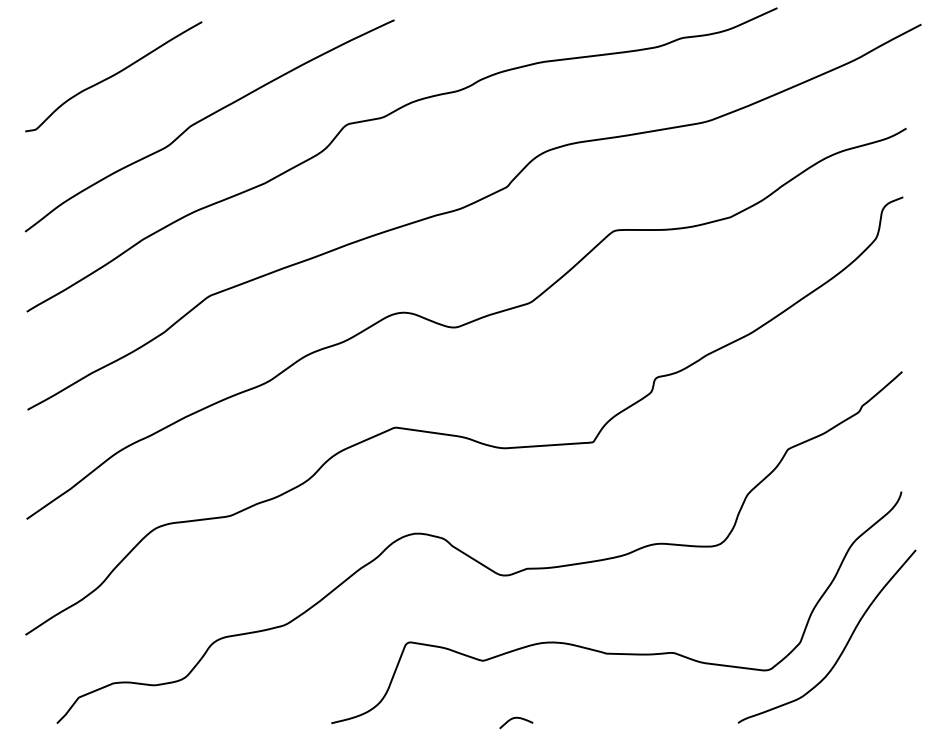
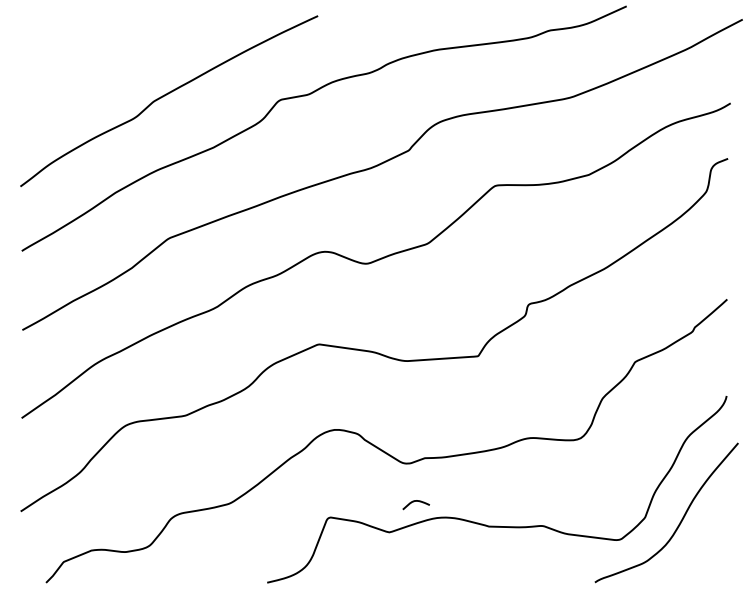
curve: (113, 76) -> (91, 61), removed
curve: (516, 718) -> (416, 501), moved

